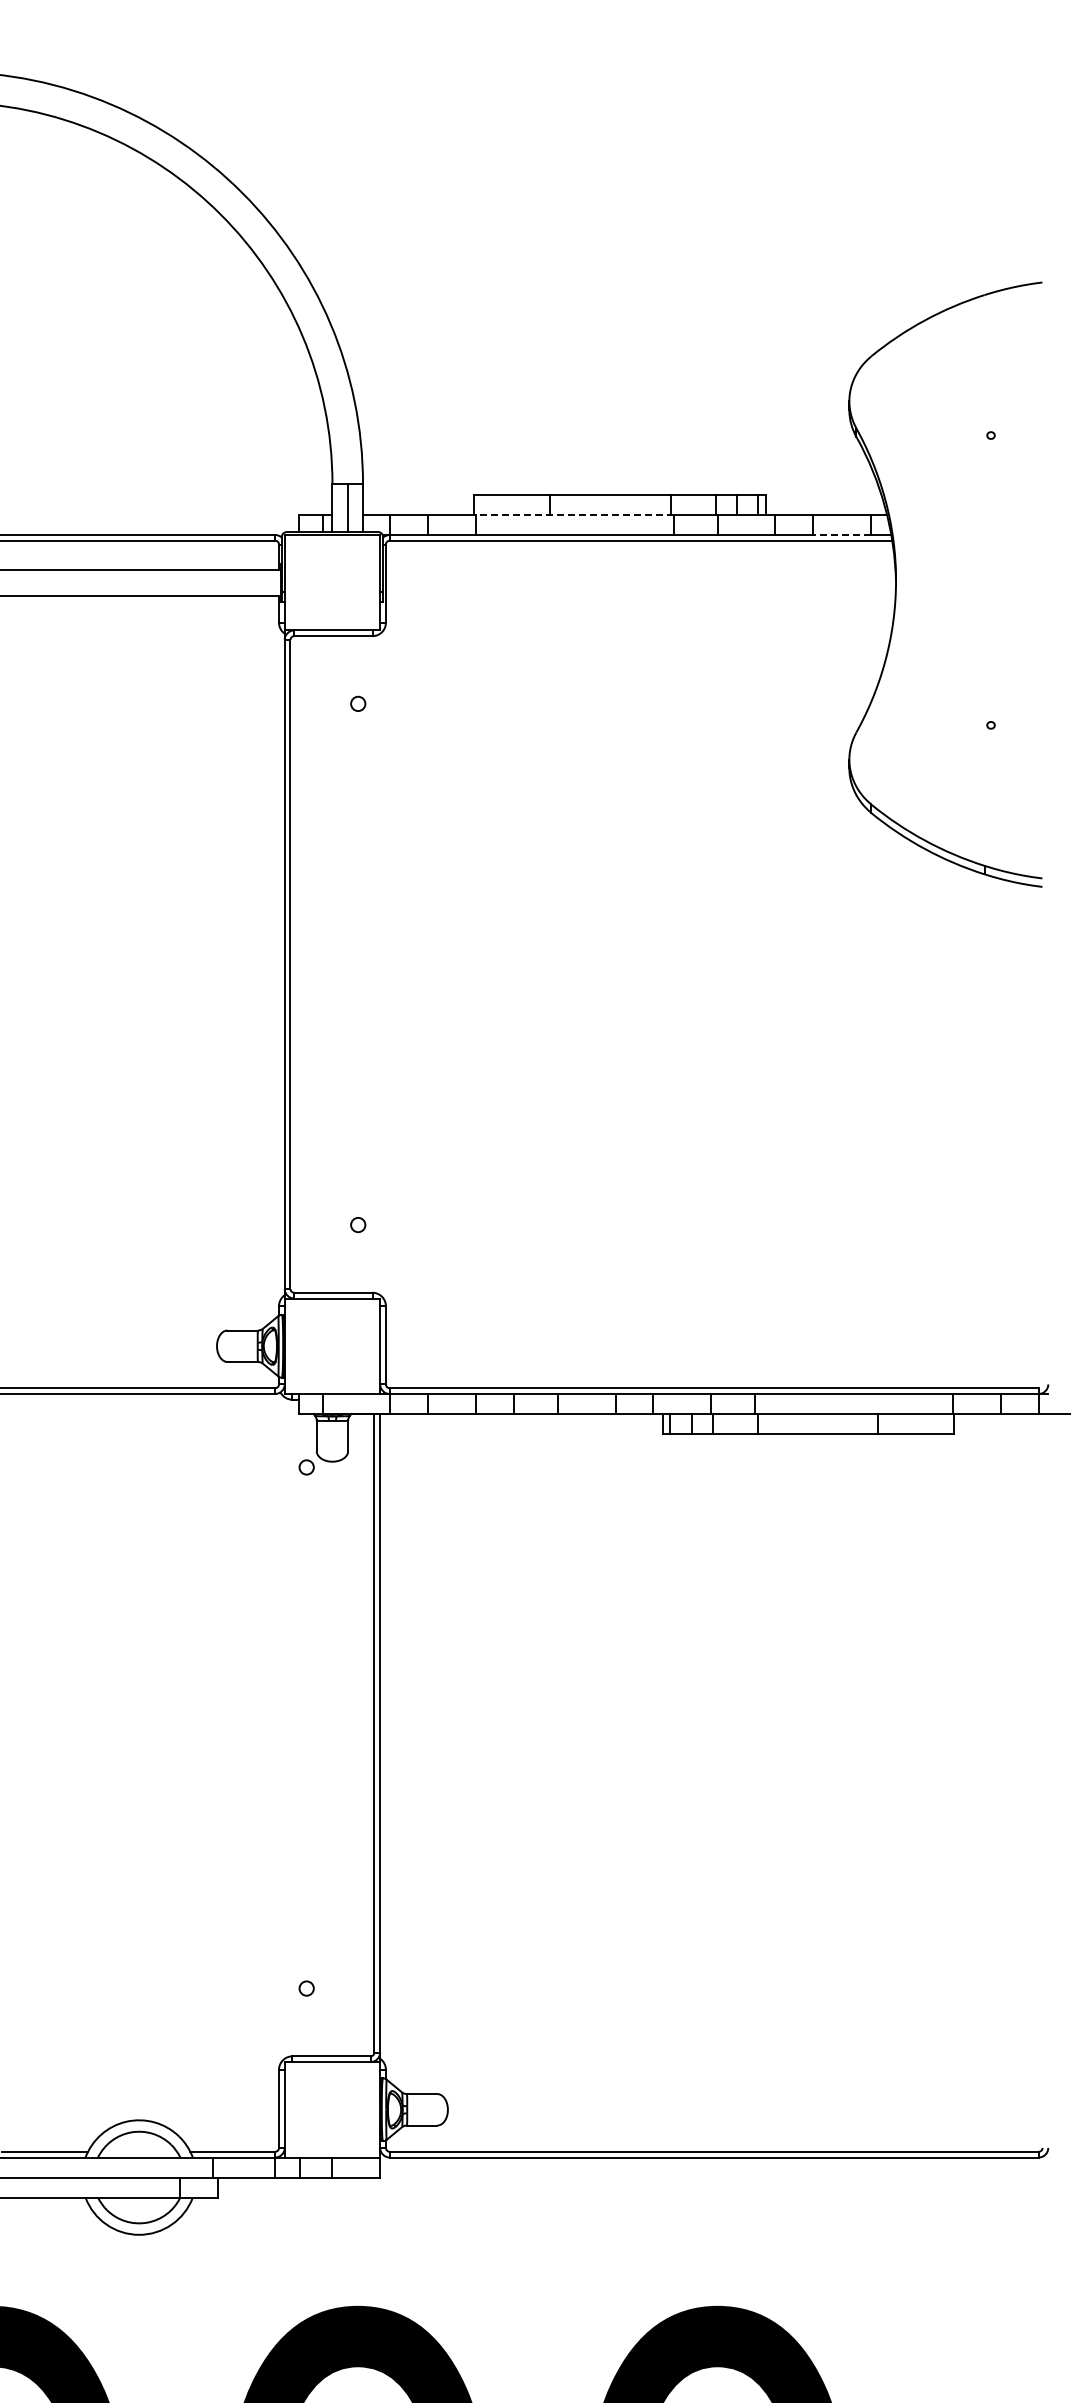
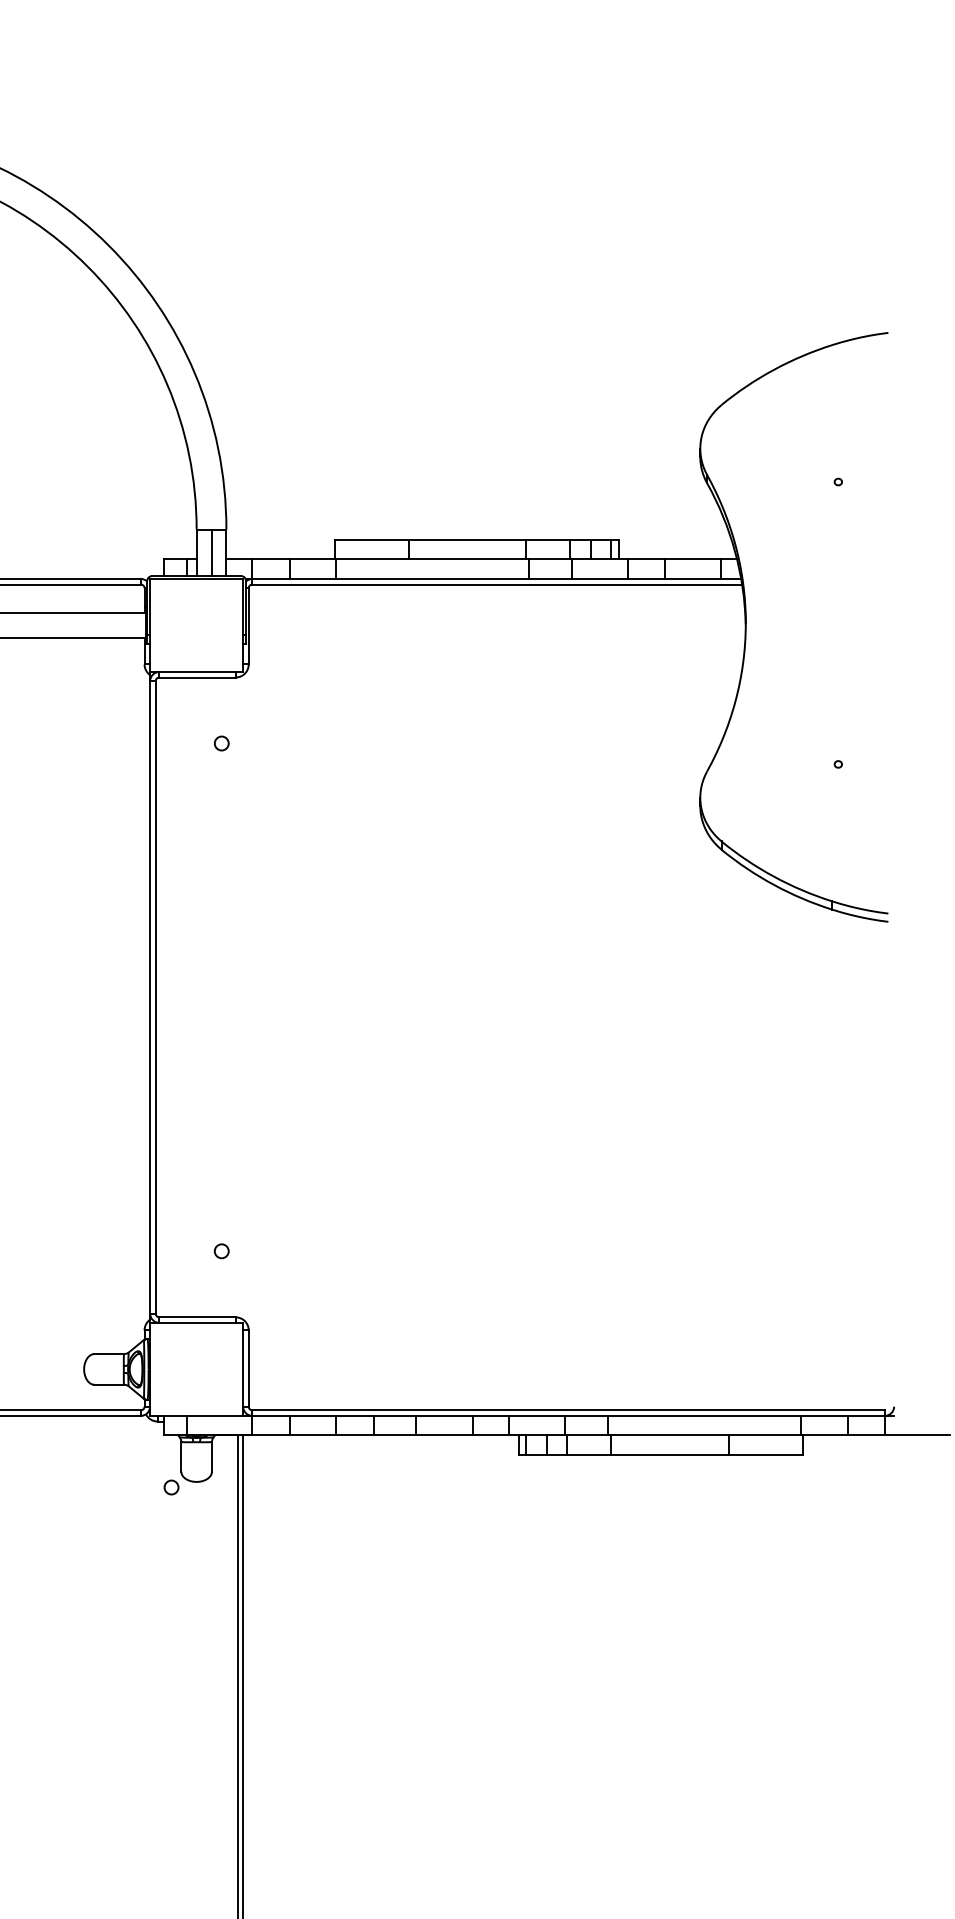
line: (574, 514) -> (432, 558), dashed -> solid
line: (841, 534) -> (692, 578), dashed -> solid

